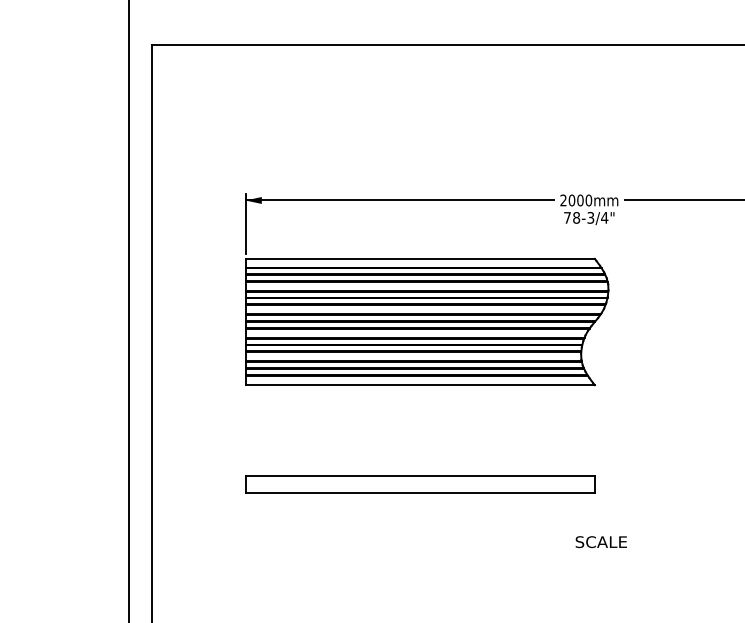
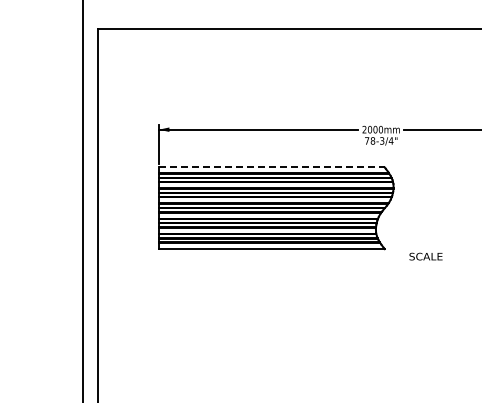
line: (419, 258) -> (271, 167), solid -> dashed
part: (419, 484) -> (271, 313), removed
text: (600, 541) -> (425, 256), moved

